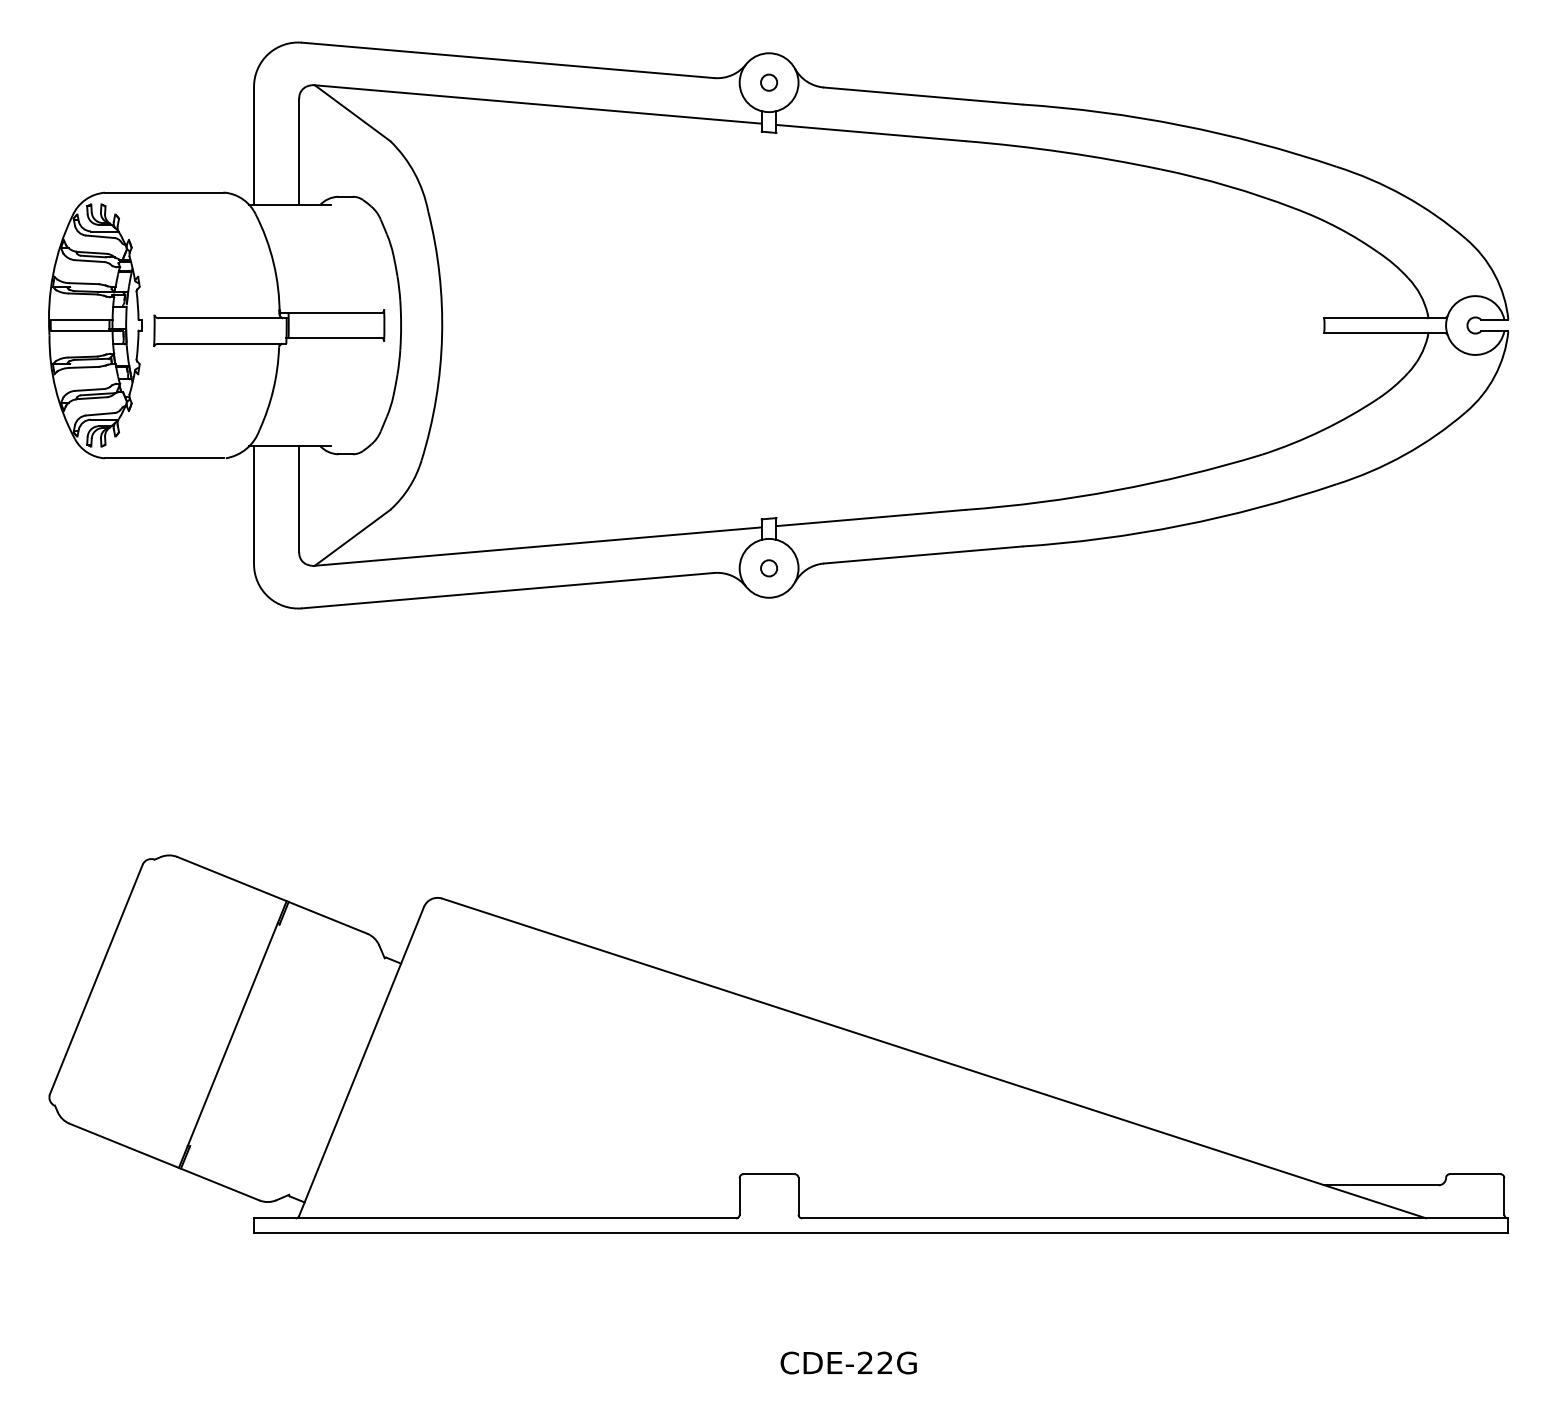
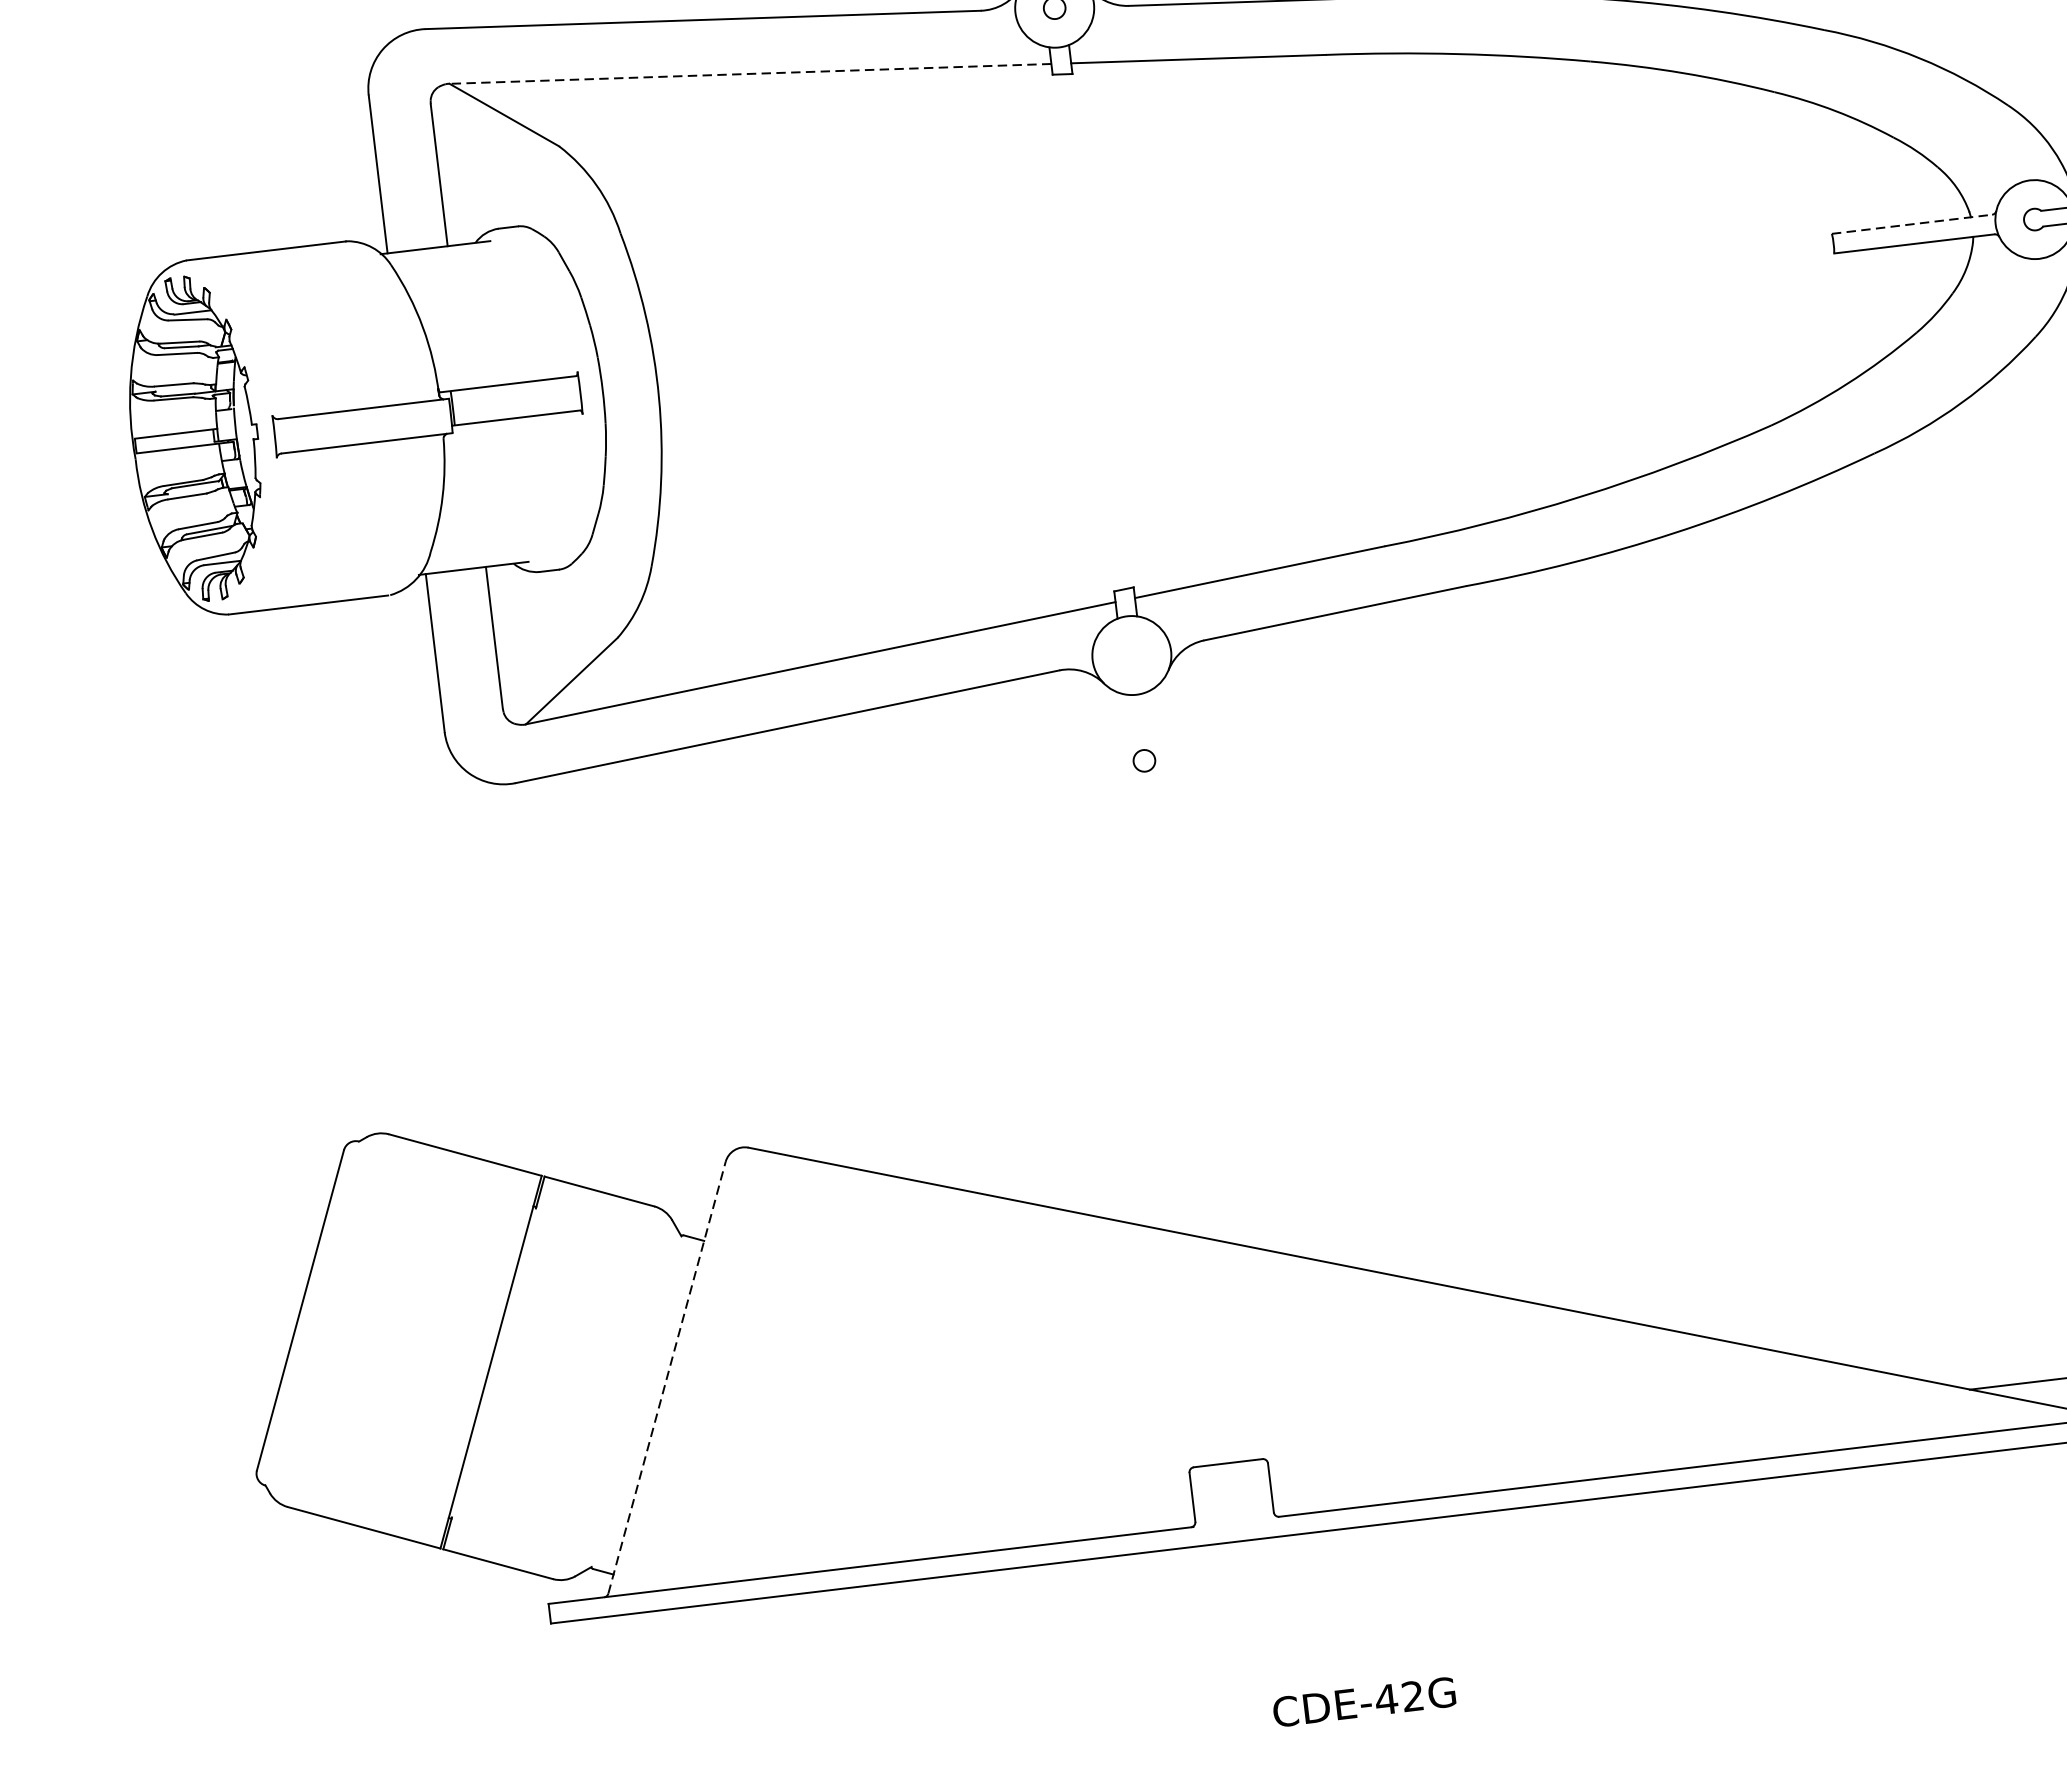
line: (537, 104) -> (749, 74), solid -> dashed
line: (1384, 318) -> (1912, 224), solid -> dashed
circle: (769, 568) -> (1144, 760), moved
line: (361, 1061) -> (666, 1377), solid -> dashed
text: (865, 1362) -> (1386, 1698), CDE-22G -> CDE-42G

